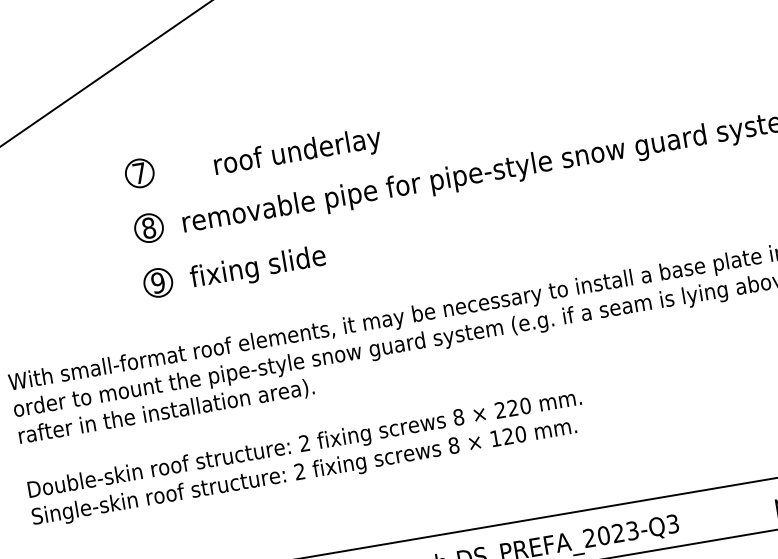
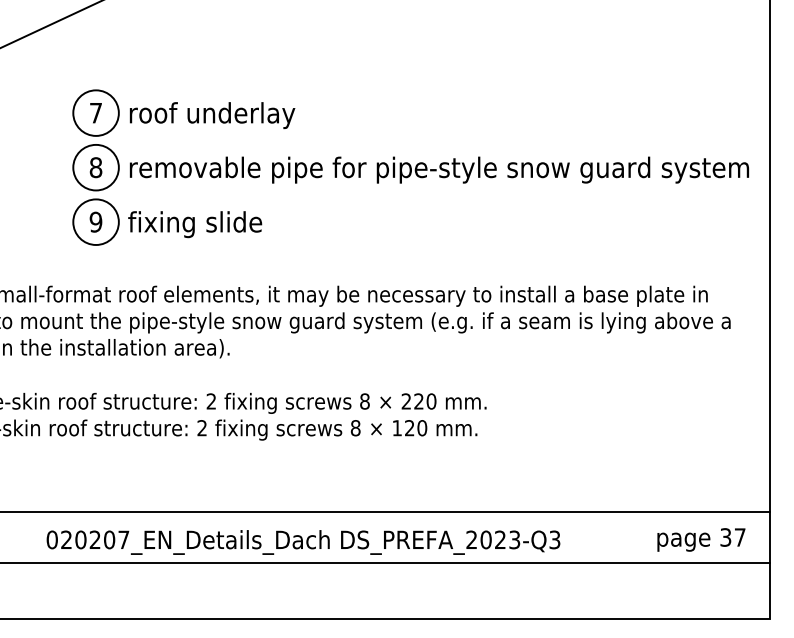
text: (297, 153) -> (212, 115), moved
circle: (139, 172) -> (95, 112), size x1.67
circle: (148, 228) -> (95, 167), size x1.67
circle: (157, 282) -> (95, 221), size x1.67

